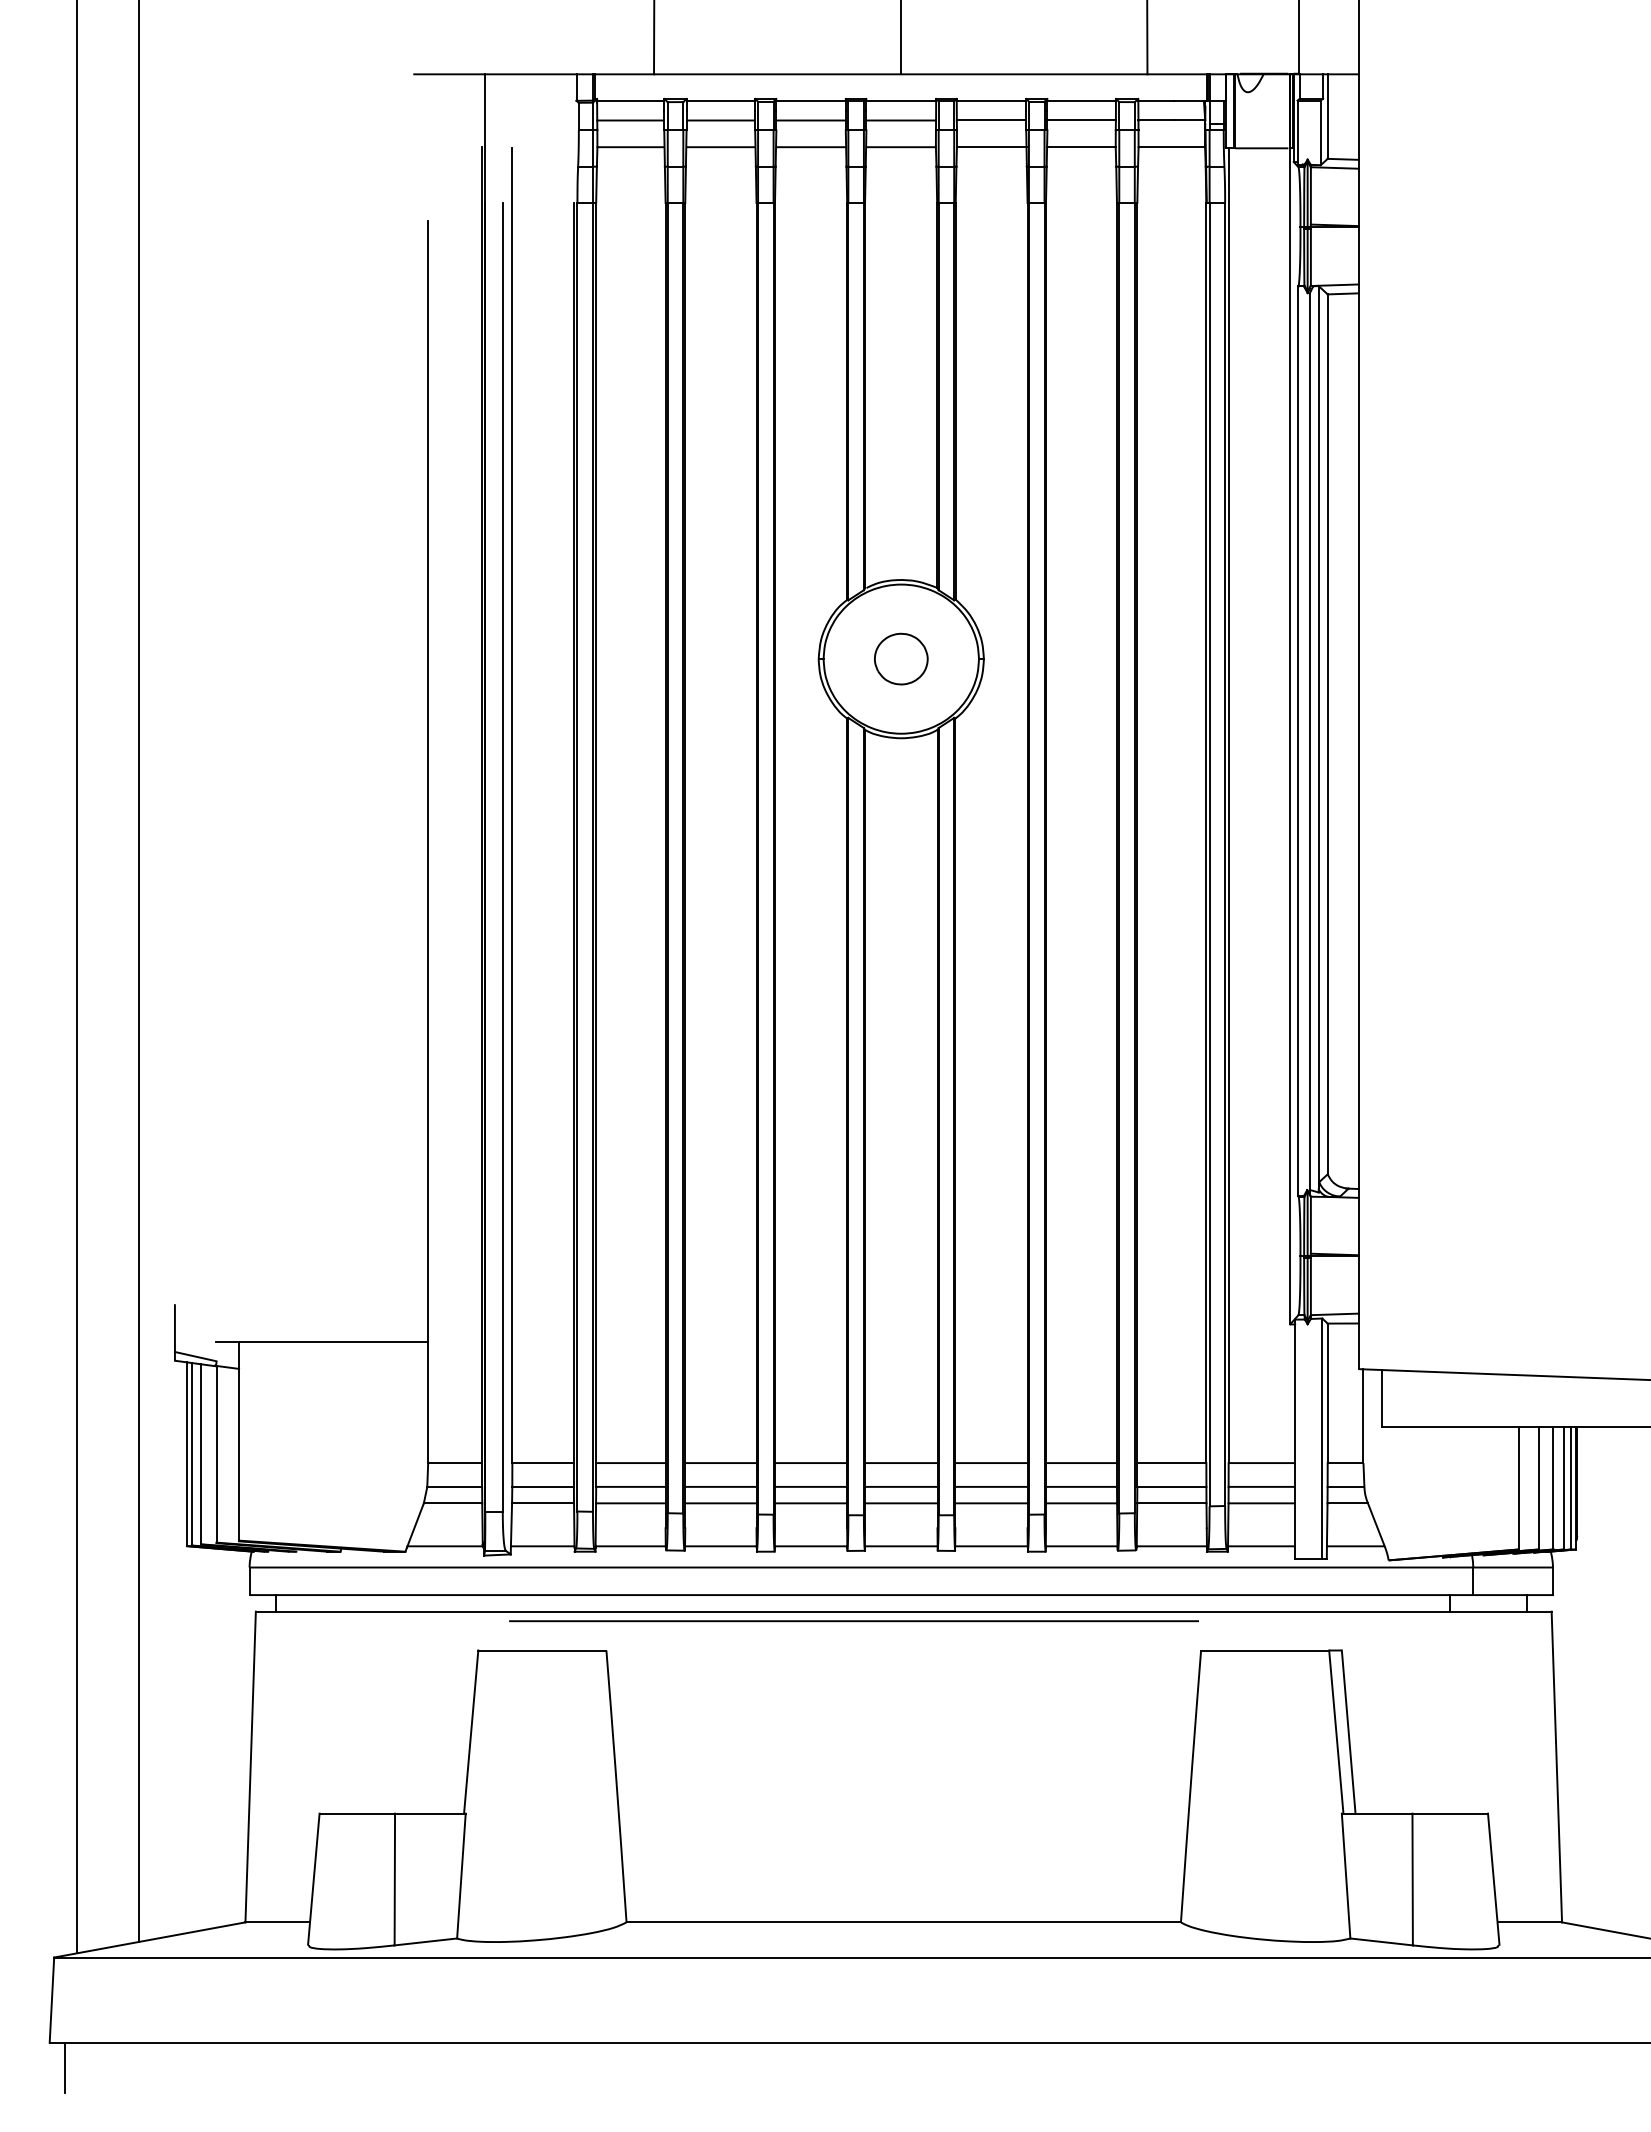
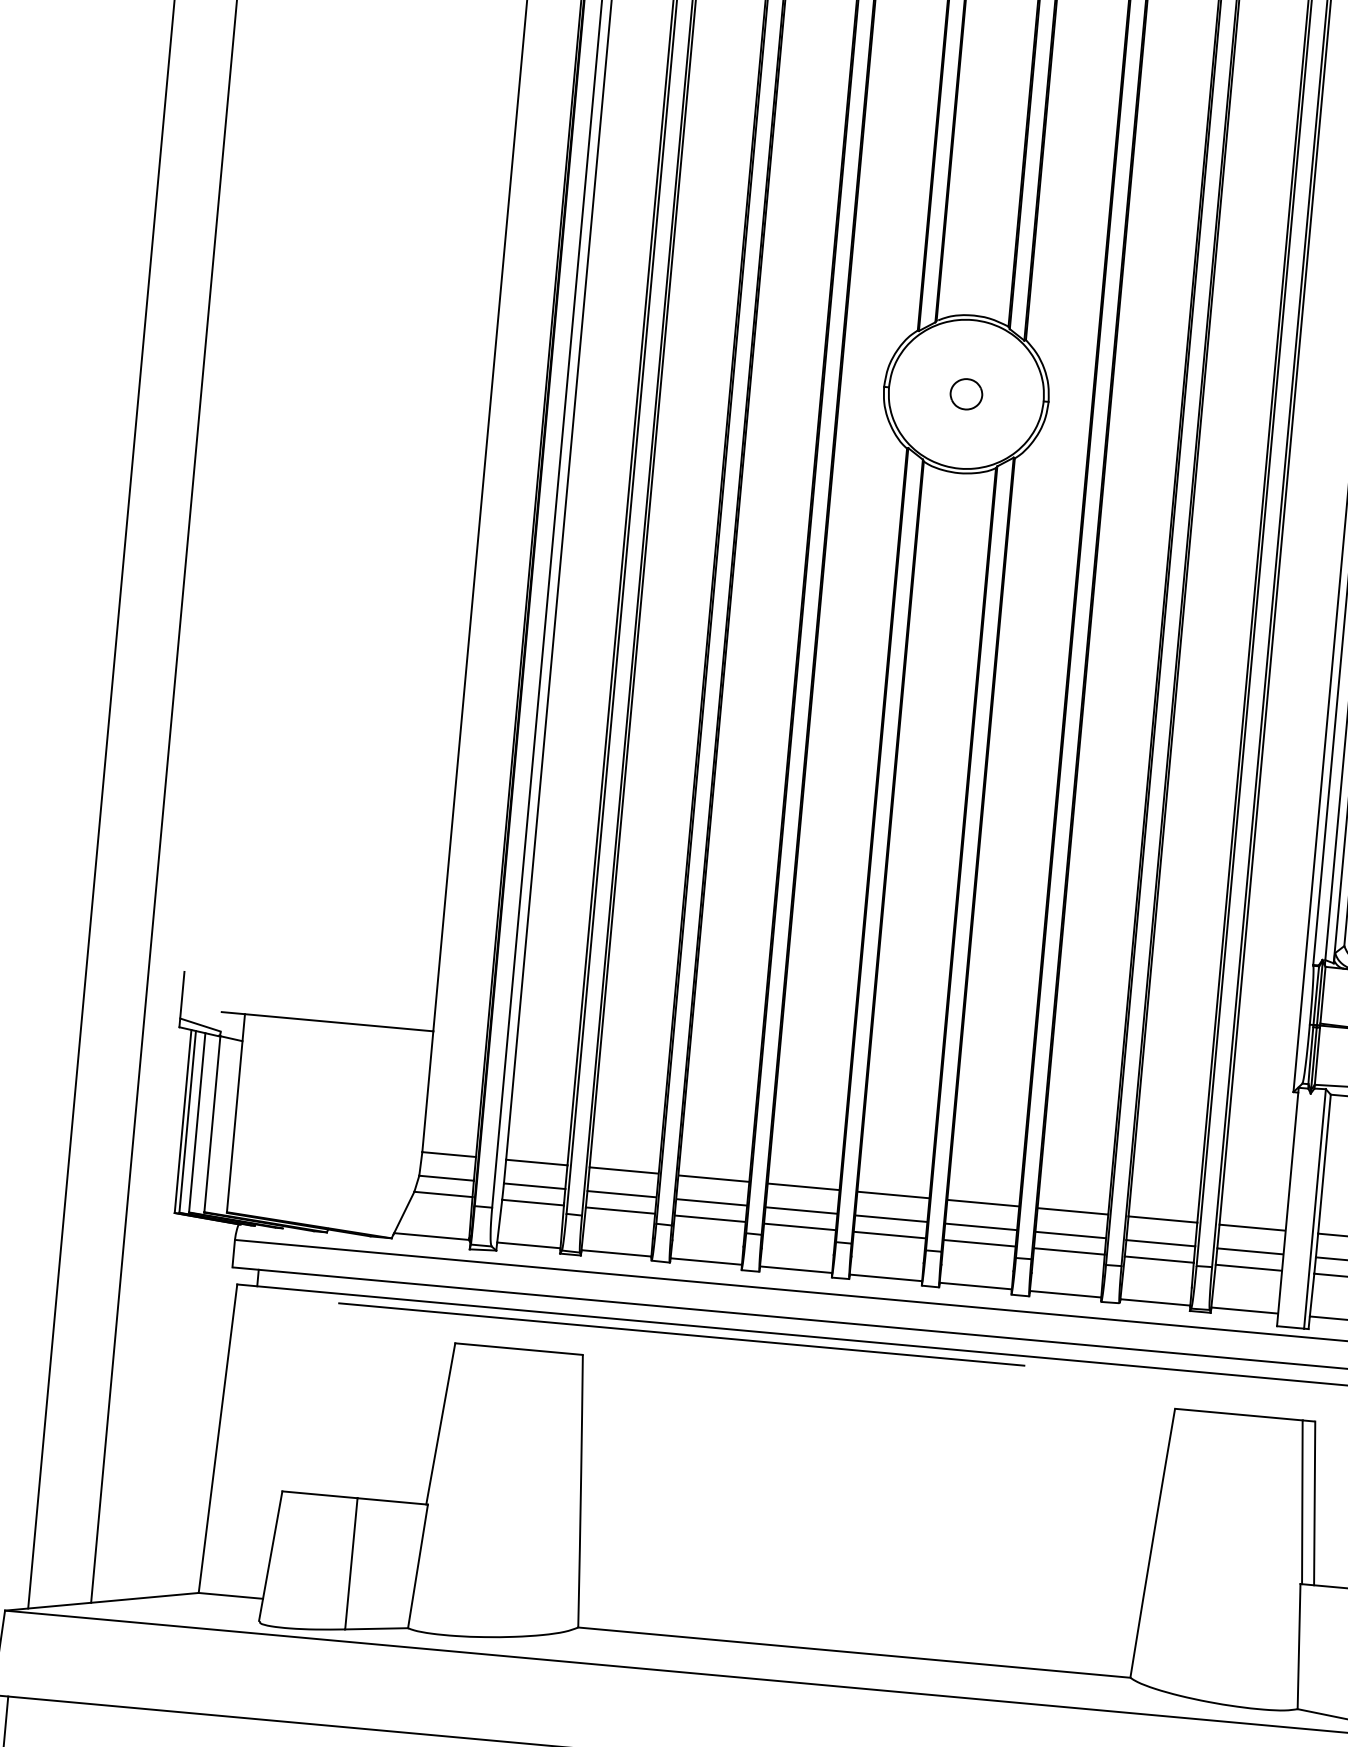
part: (901, 658) -> (966, 393), size x0.6
line: (853, 1621) -> (681, 1334), moved

